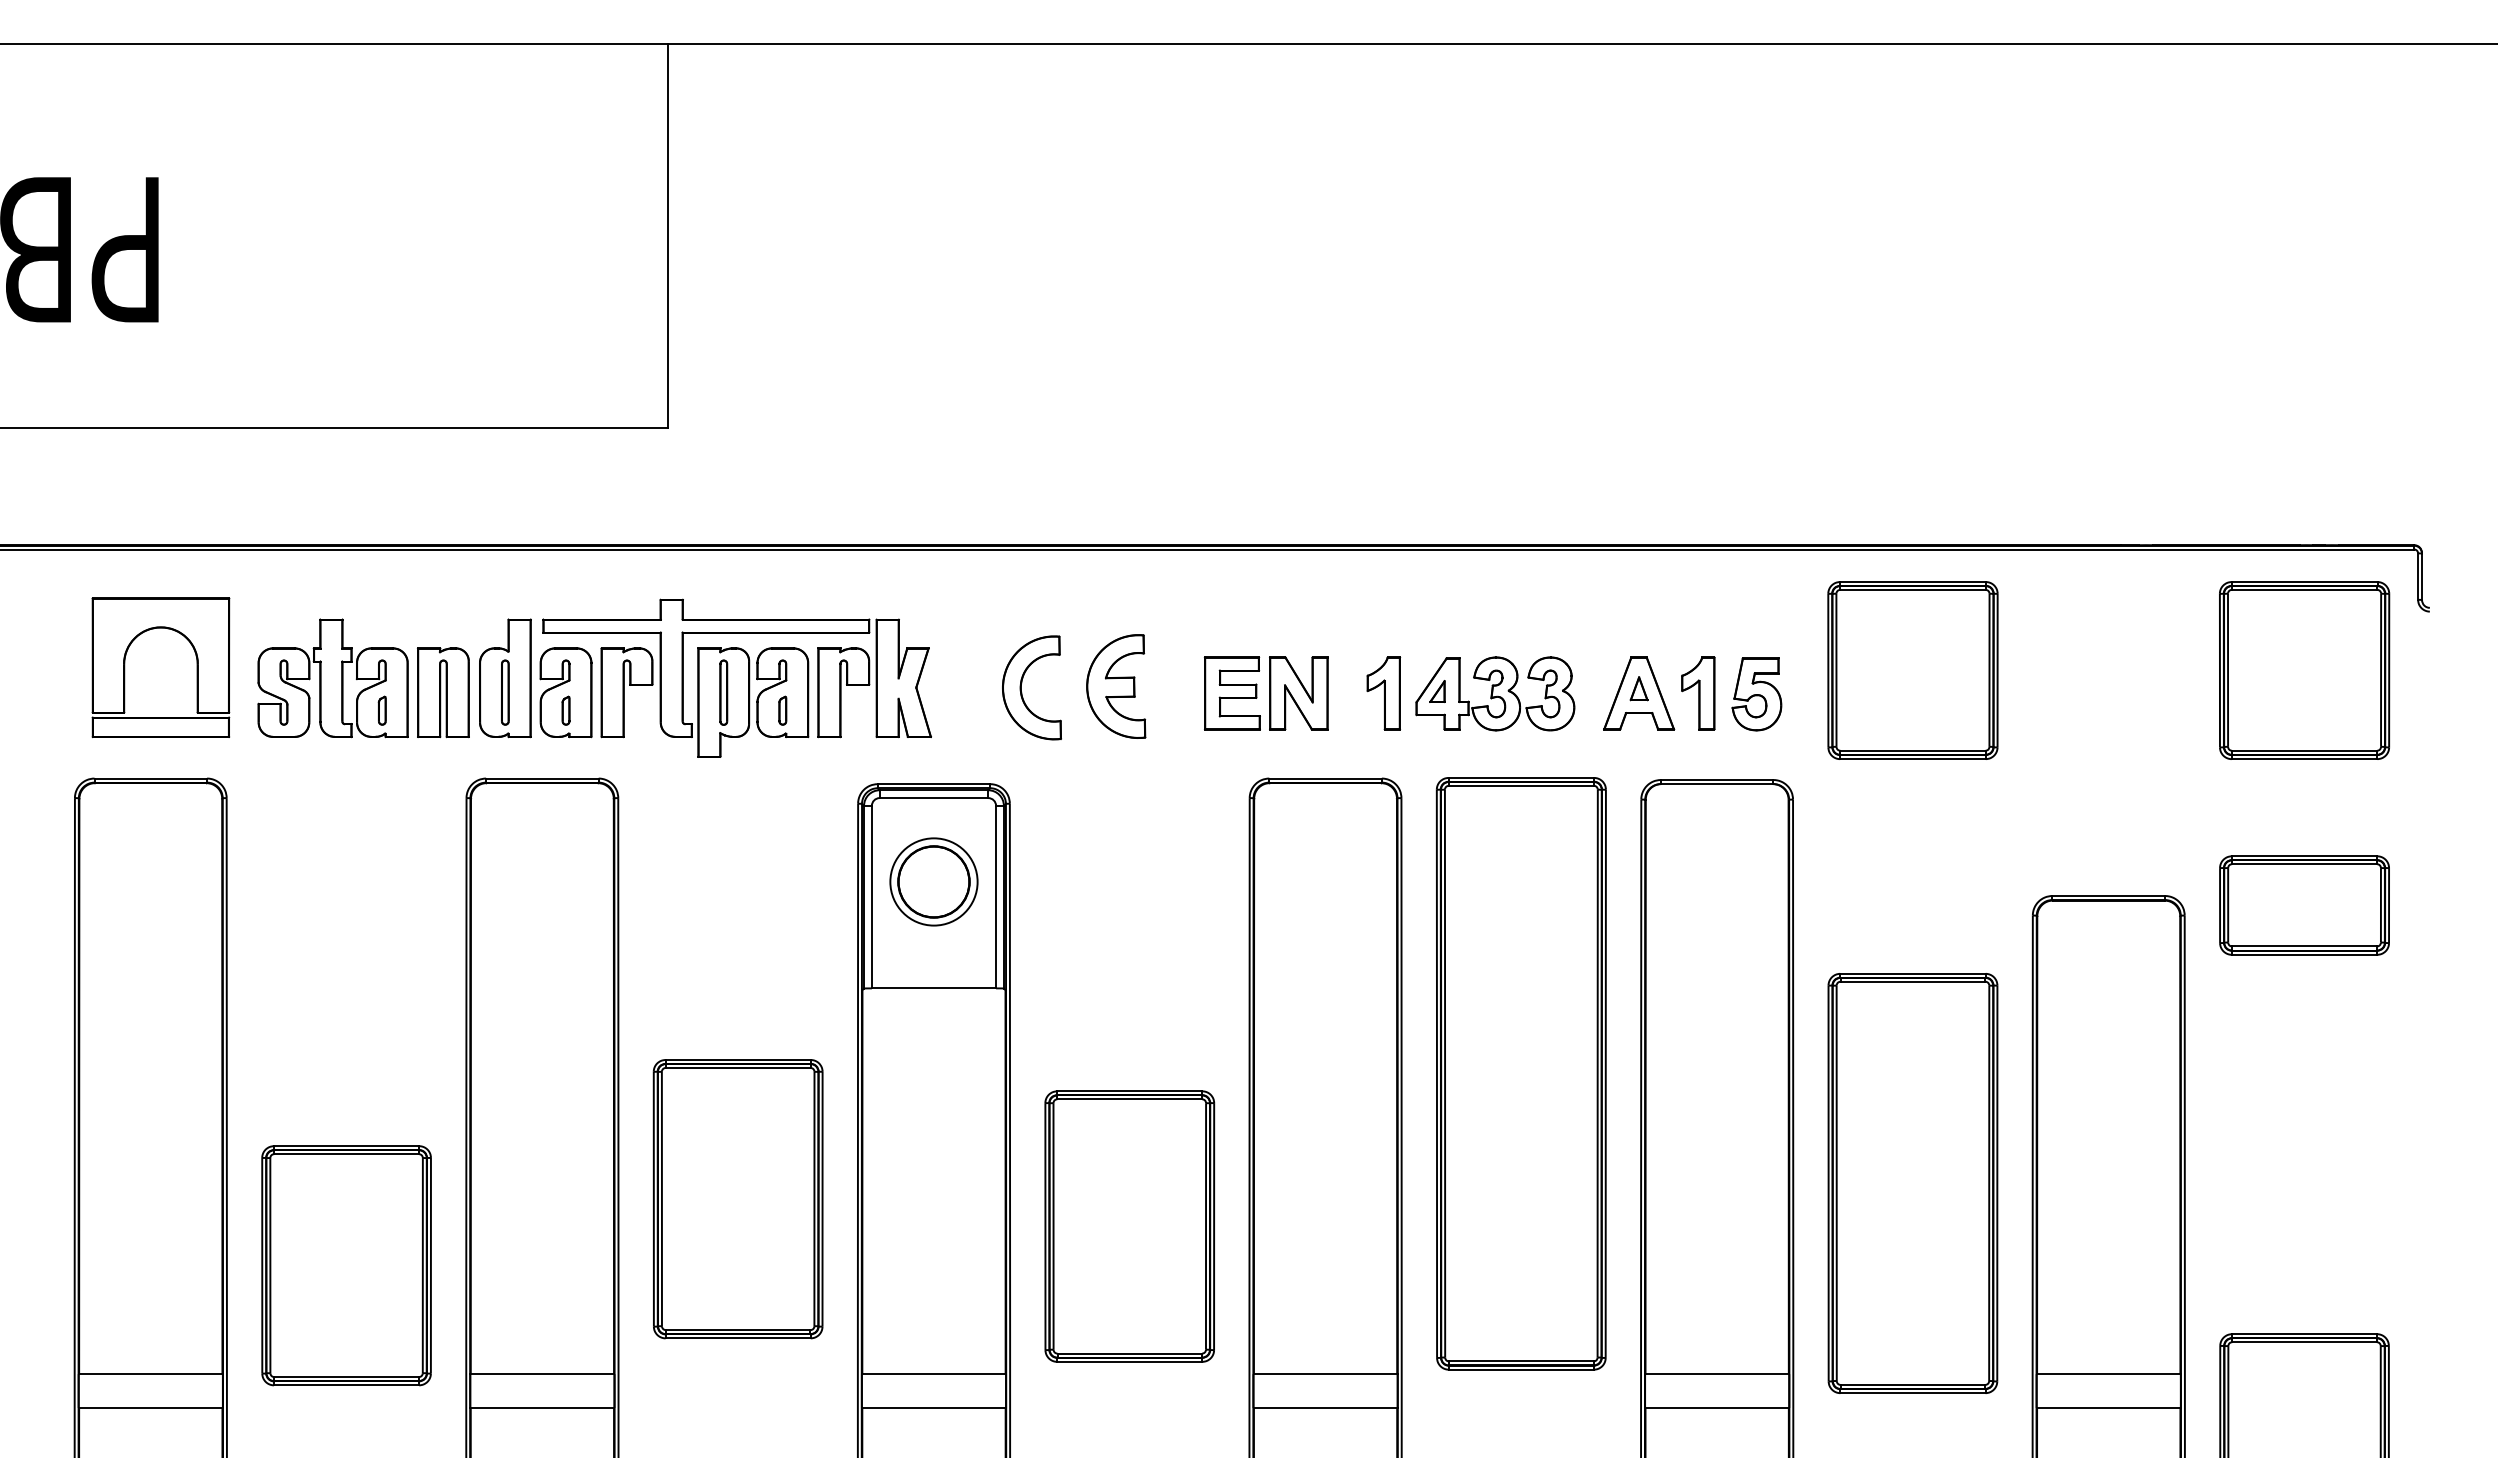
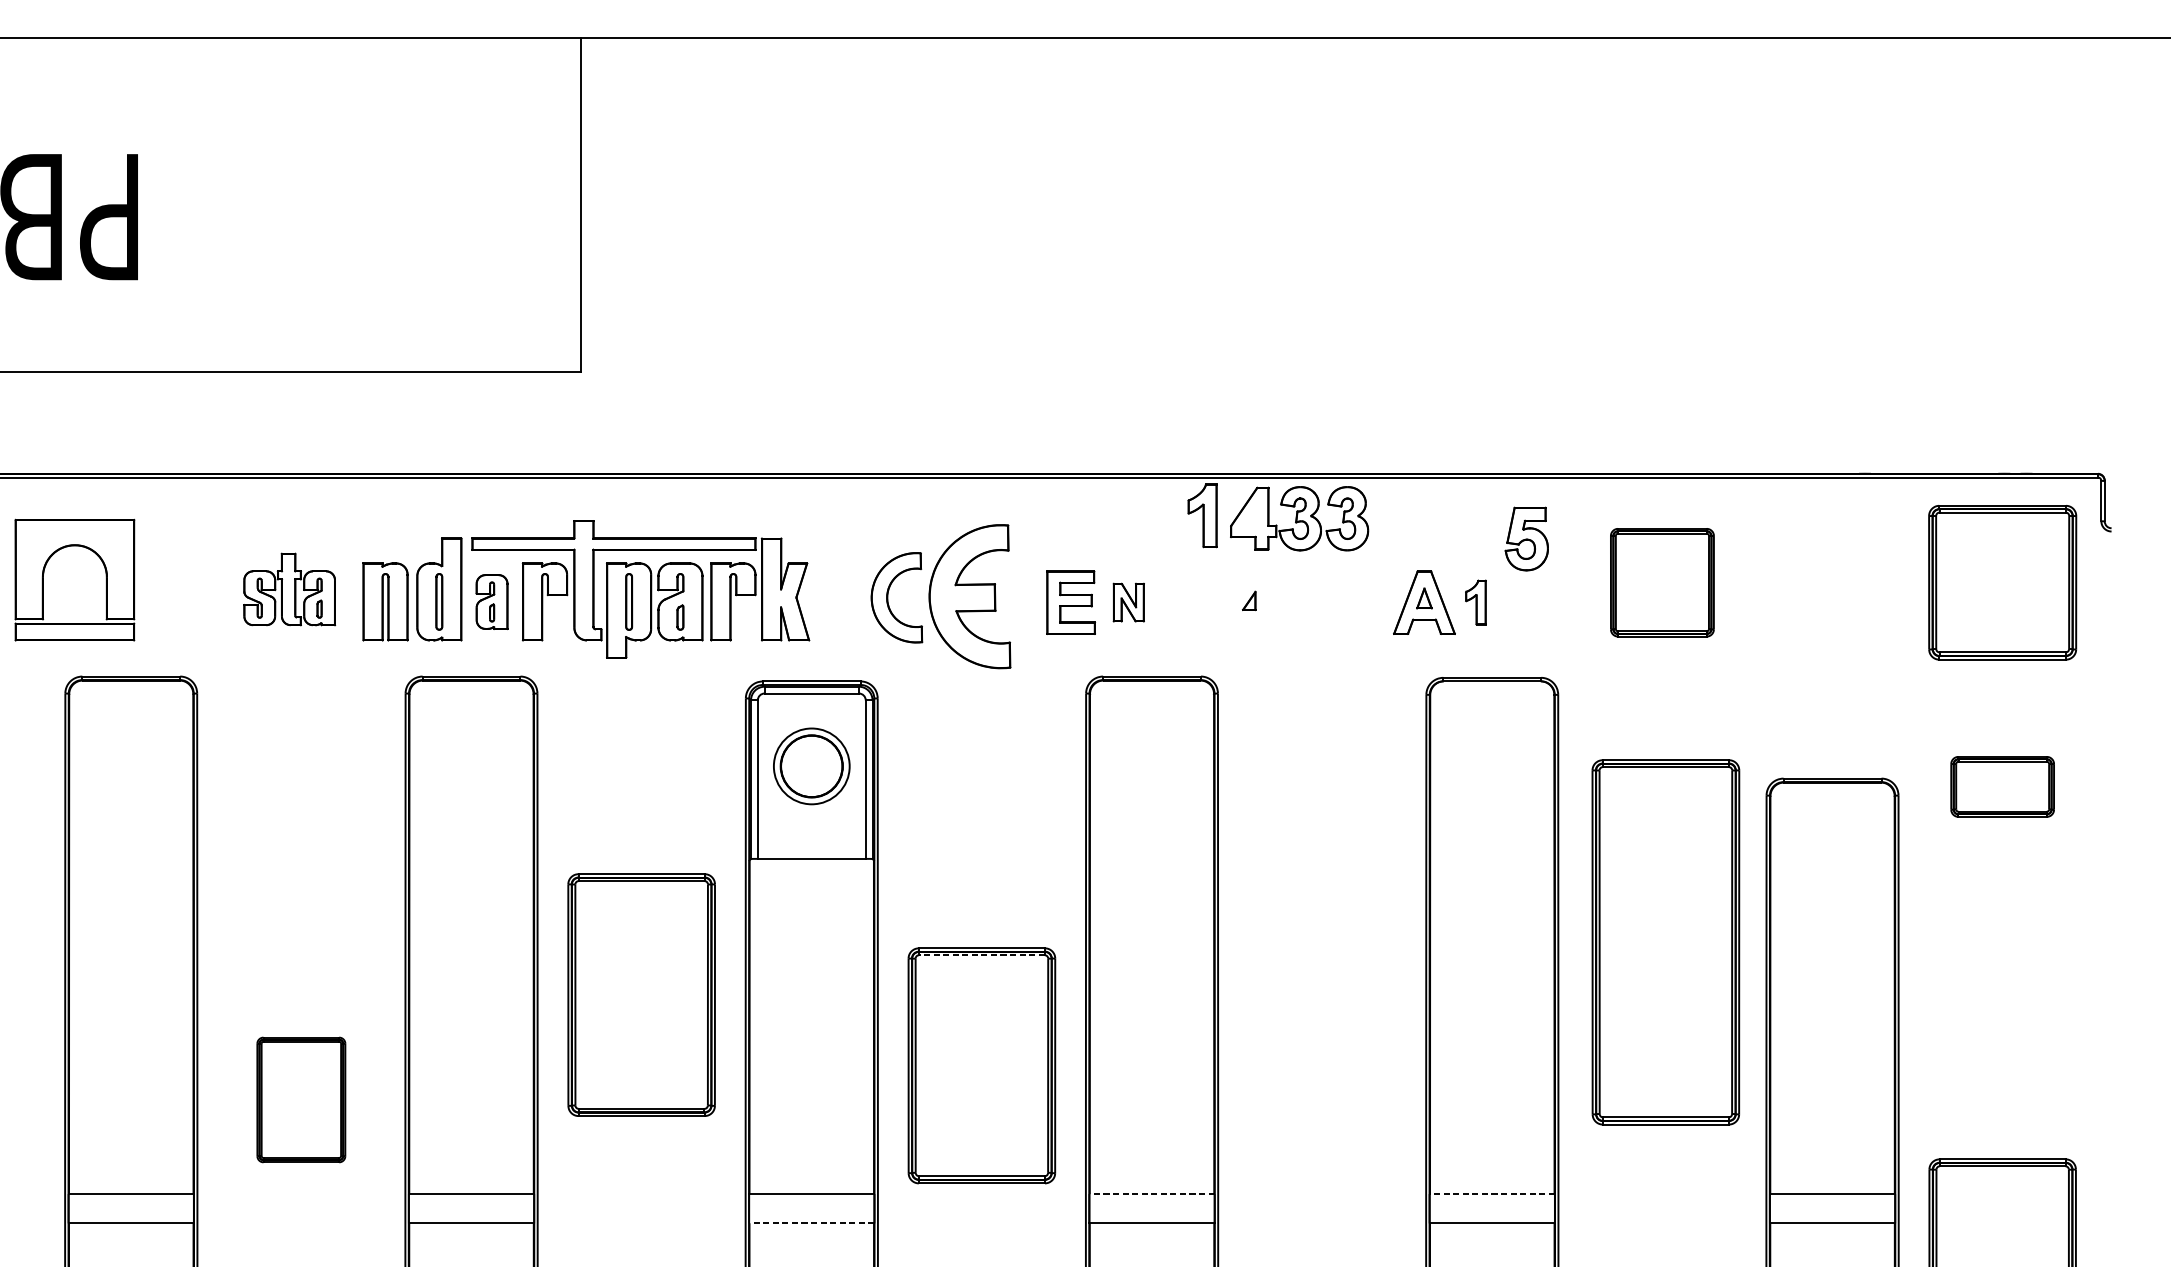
part: (125, 667) -> (44, 580), moved
part: (1912, 670) -> (1662, 582), size x0.7
part: (332, 678) -> (289, 589), size x0.7
part: (1116, 686) -> (970, 596), size x1.6
part: (565, 692) -> (491, 601), size x0.7
part: (1298, 693) -> (1128, 602), size x0.6
part: (1383, 693) -> (1202, 515), moved
part: (1495, 693) -> (1299, 518), moved
part: (1698, 693) -> (1476, 602), size x0.7
part: (1756, 694) -> (1526, 539), moved
part: (2304, 905) -> (2002, 786), size x0.7
part: (1520, 1073) -> (1321, 932), removed
line: (1129, 1099) -> (981, 955), solid -> dashed
part: (1912, 1183) -> (1665, 942), moved
part: (737, 1199) -> (641, 995), moved
part: (346, 1265) -> (301, 1099), size x0.6
line: (1325, 1374) -> (1151, 1194), solid -> dashed
line: (1716, 1374) -> (1491, 1194), solid -> dashed
line: (933, 1407) -> (811, 1223), solid -> dashed

